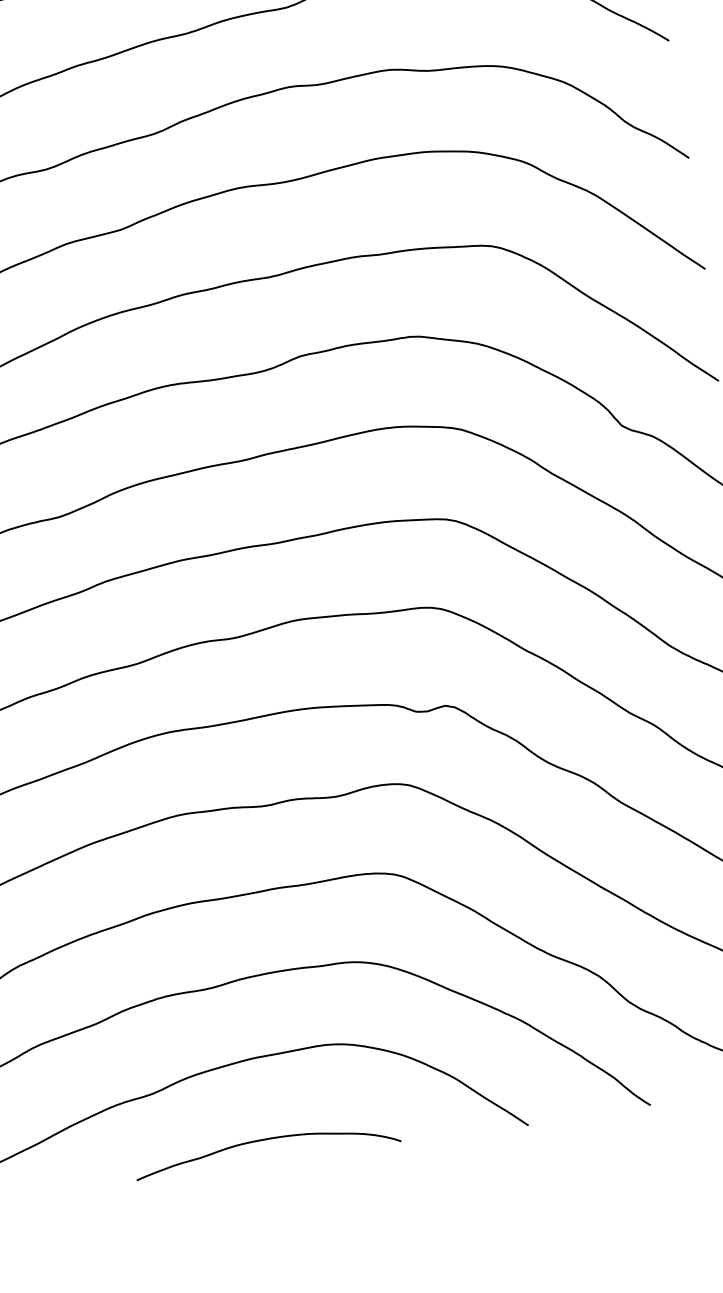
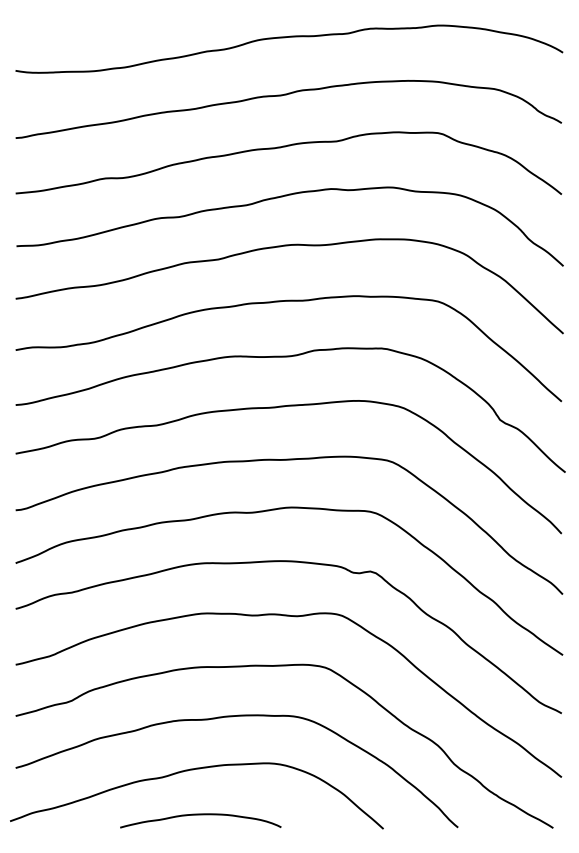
curve: (265, 1141) -> (200, 815), moved

